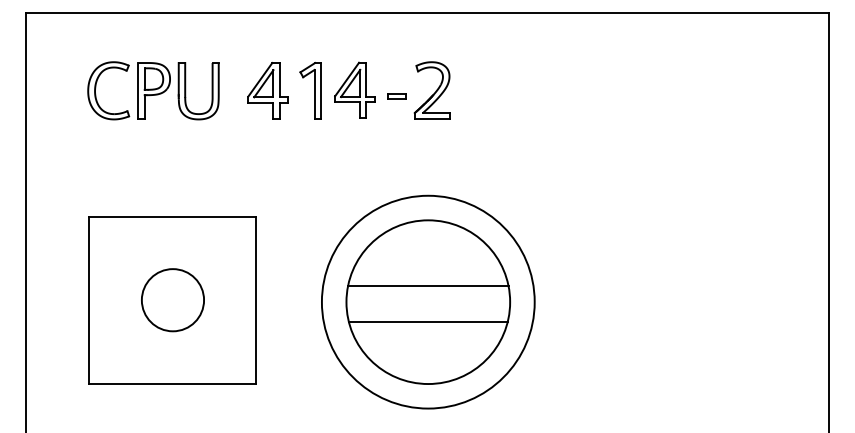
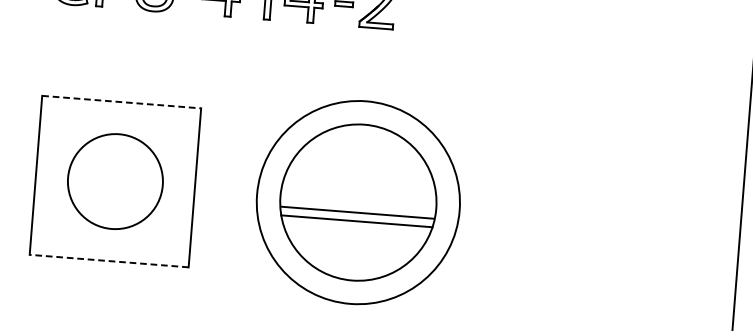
line: (173, 216) -> (122, 101), solid -> dashed
line: (428, 285) -> (357, 212), moved
circle: (172, 300) -> (114, 181), size x1.6
line: (172, 383) -> (108, 260), solid -> dashed

